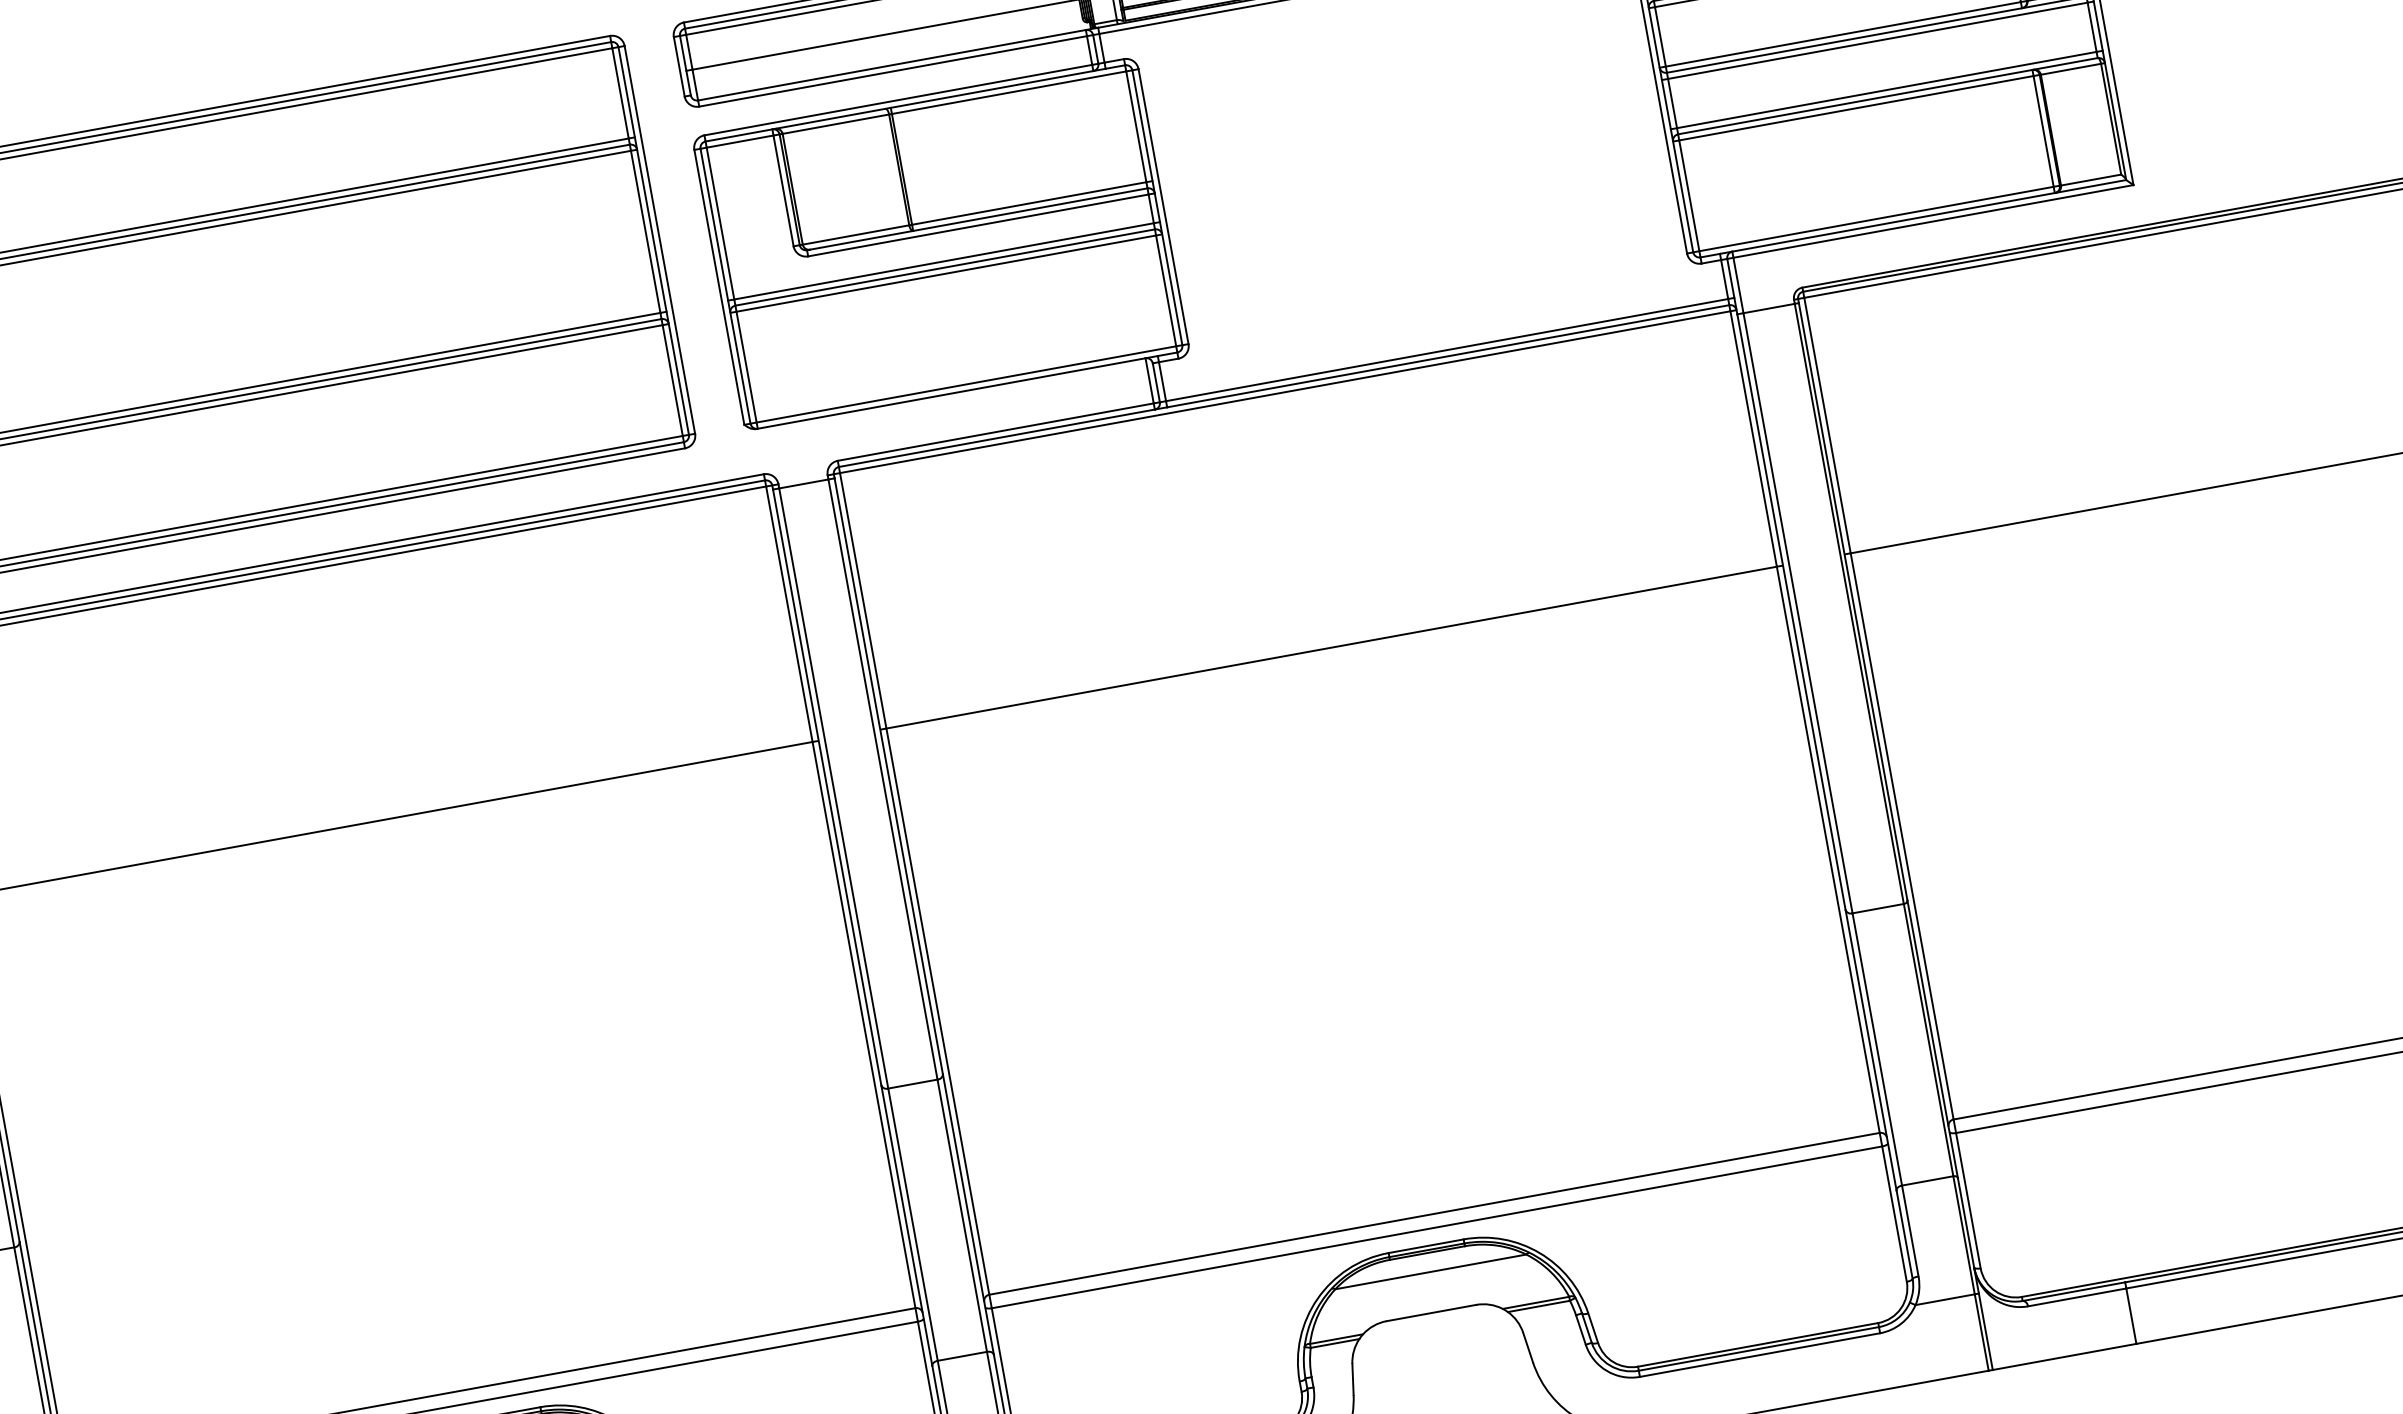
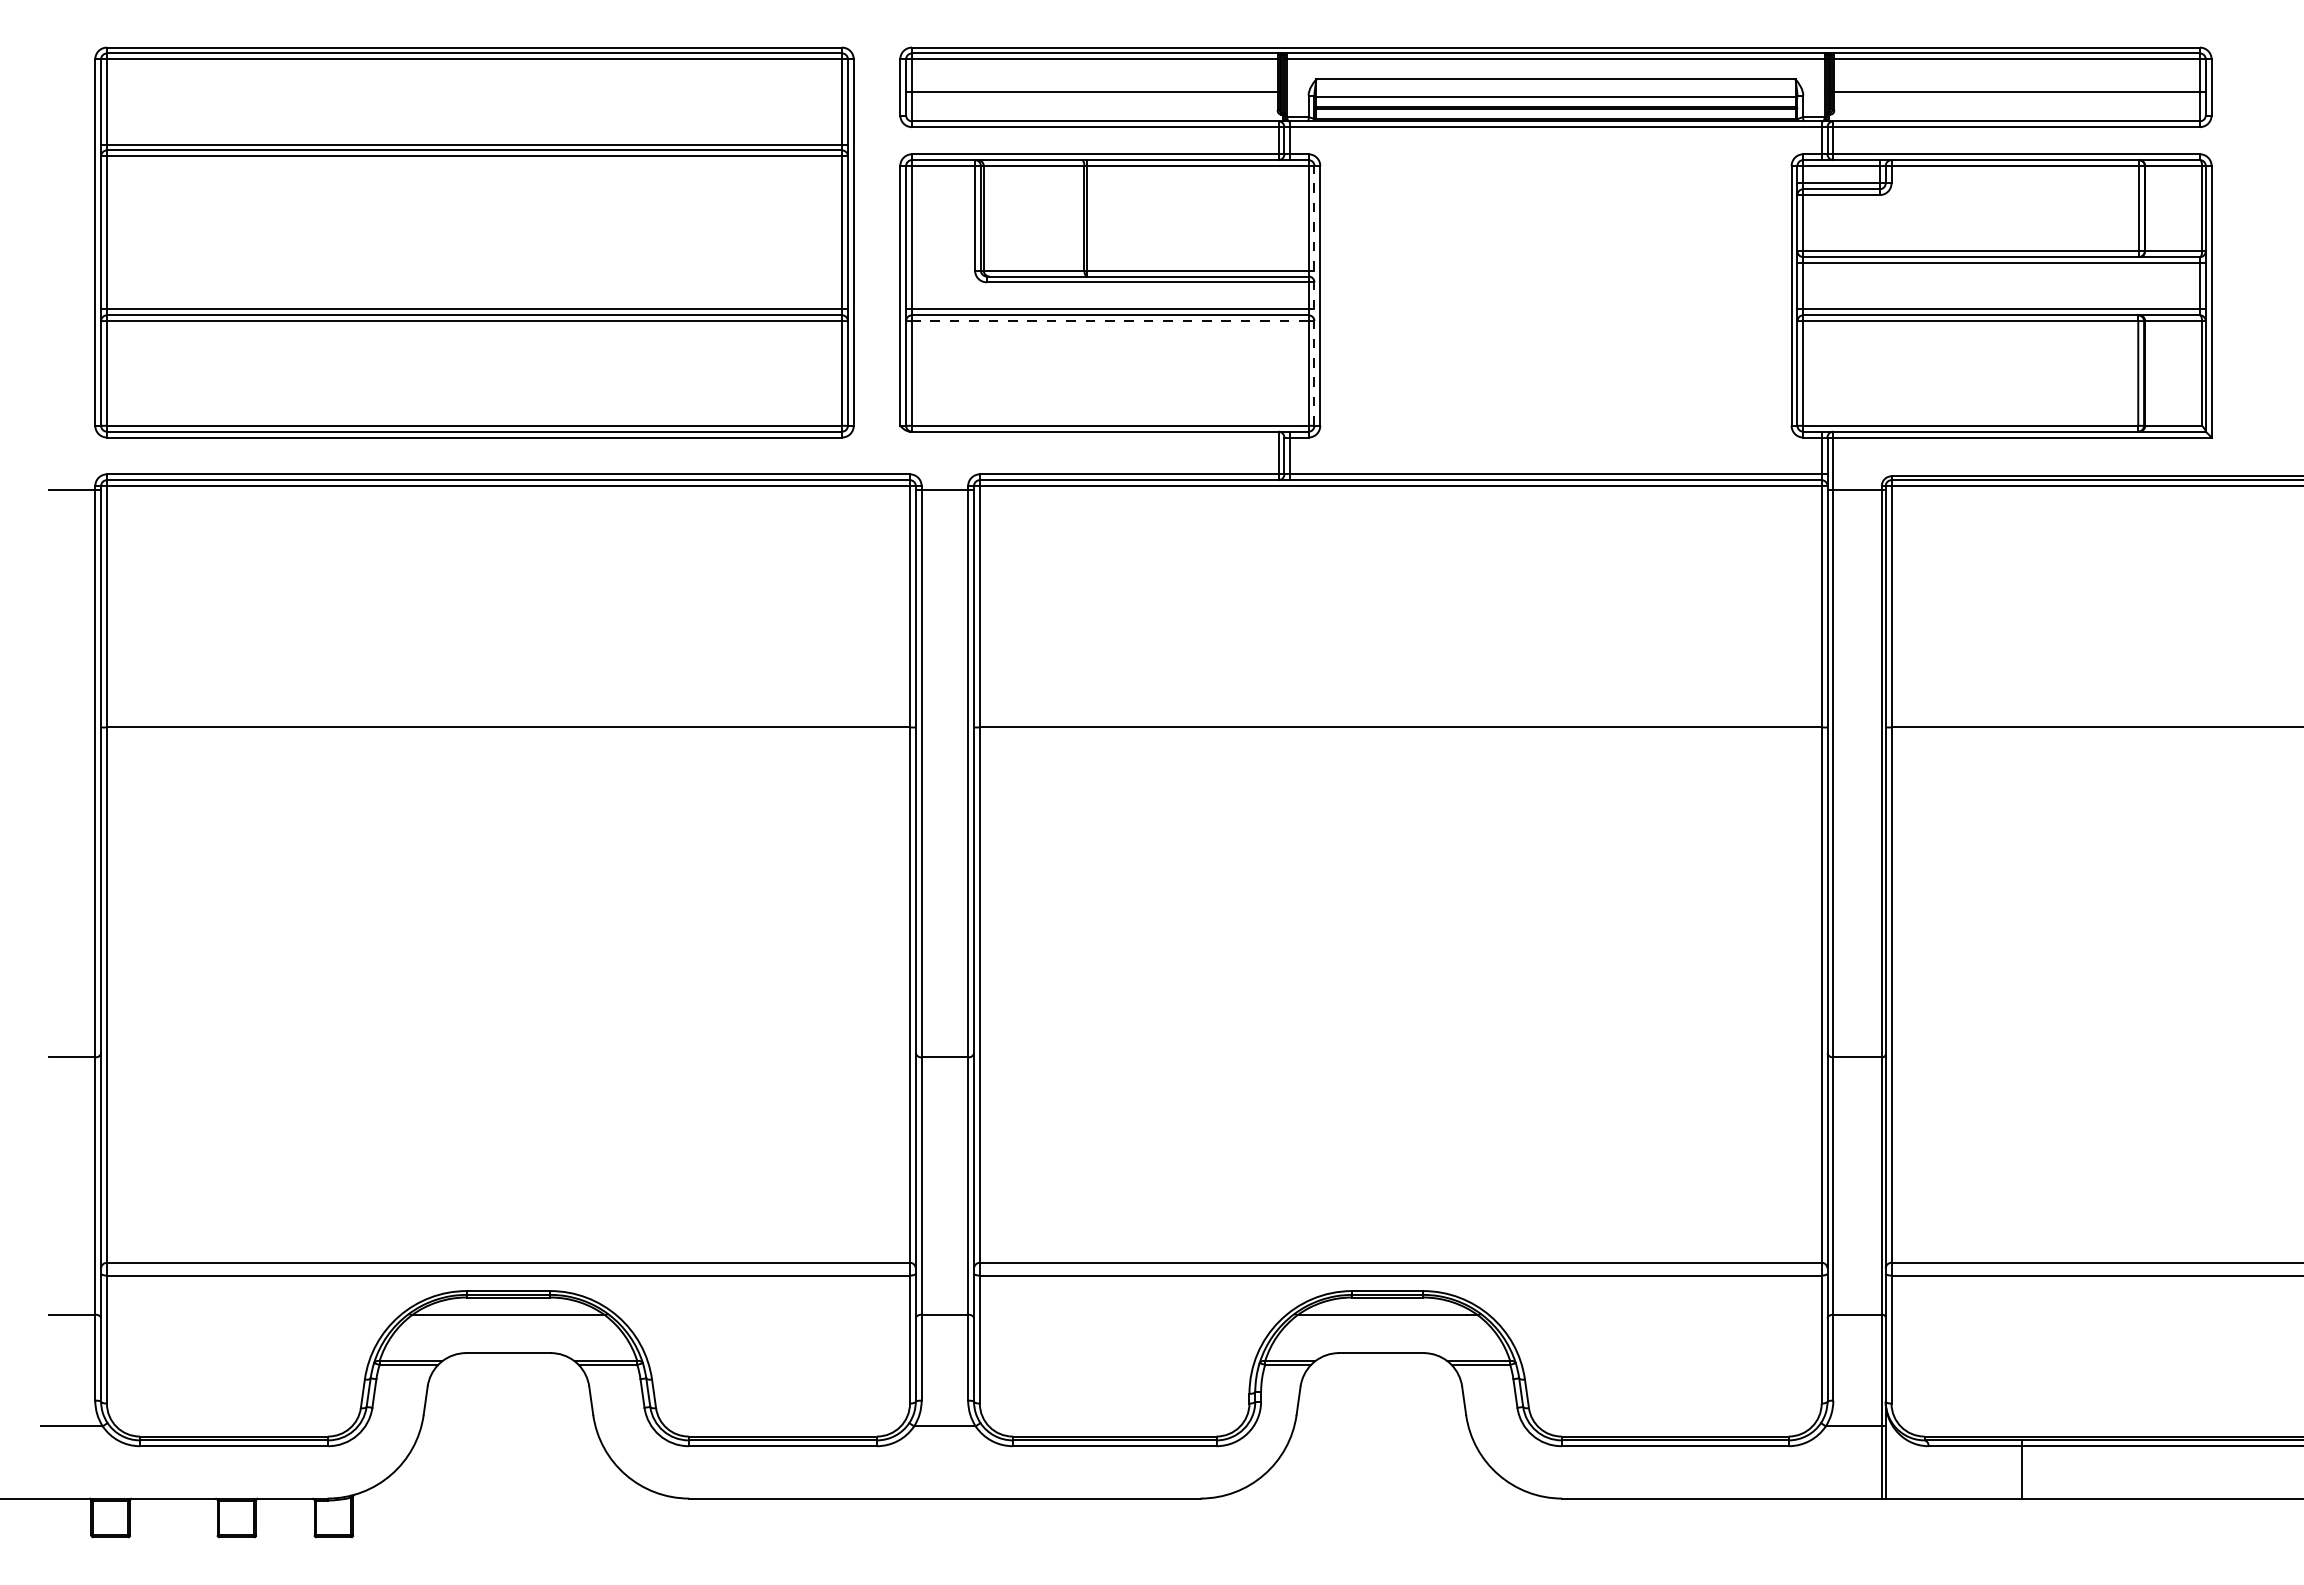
line: (1157, 207) -> (1314, 295), solid -> dashed
line: (945, 274) -> (1109, 321), solid -> dashed

